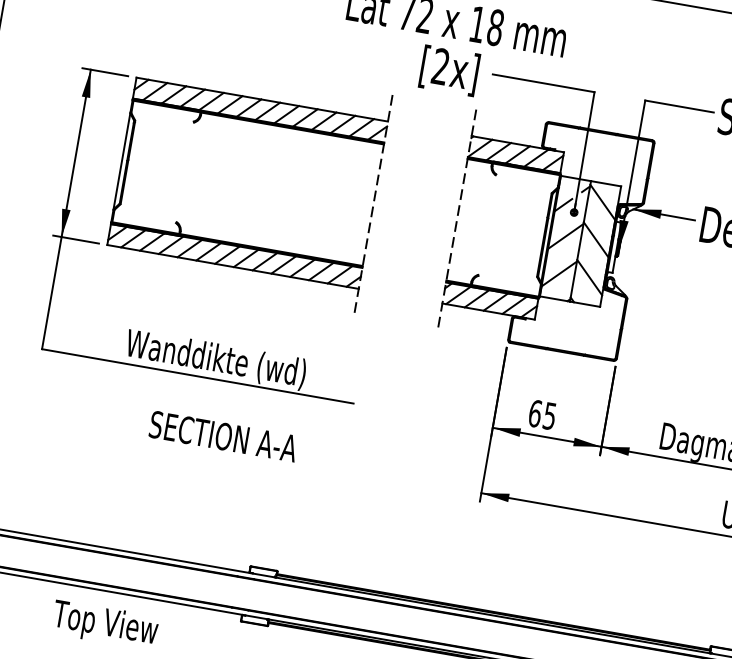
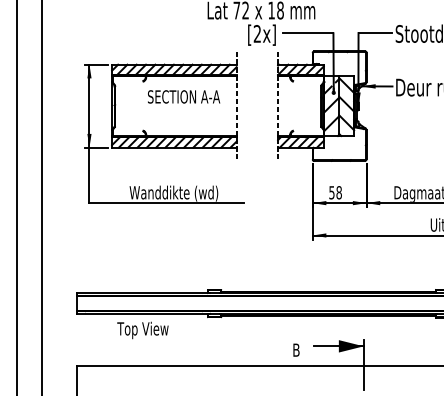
text: (542, 414) -> (335, 192), 65 -> 58
text: (224, 435) -> (184, 96), moved

